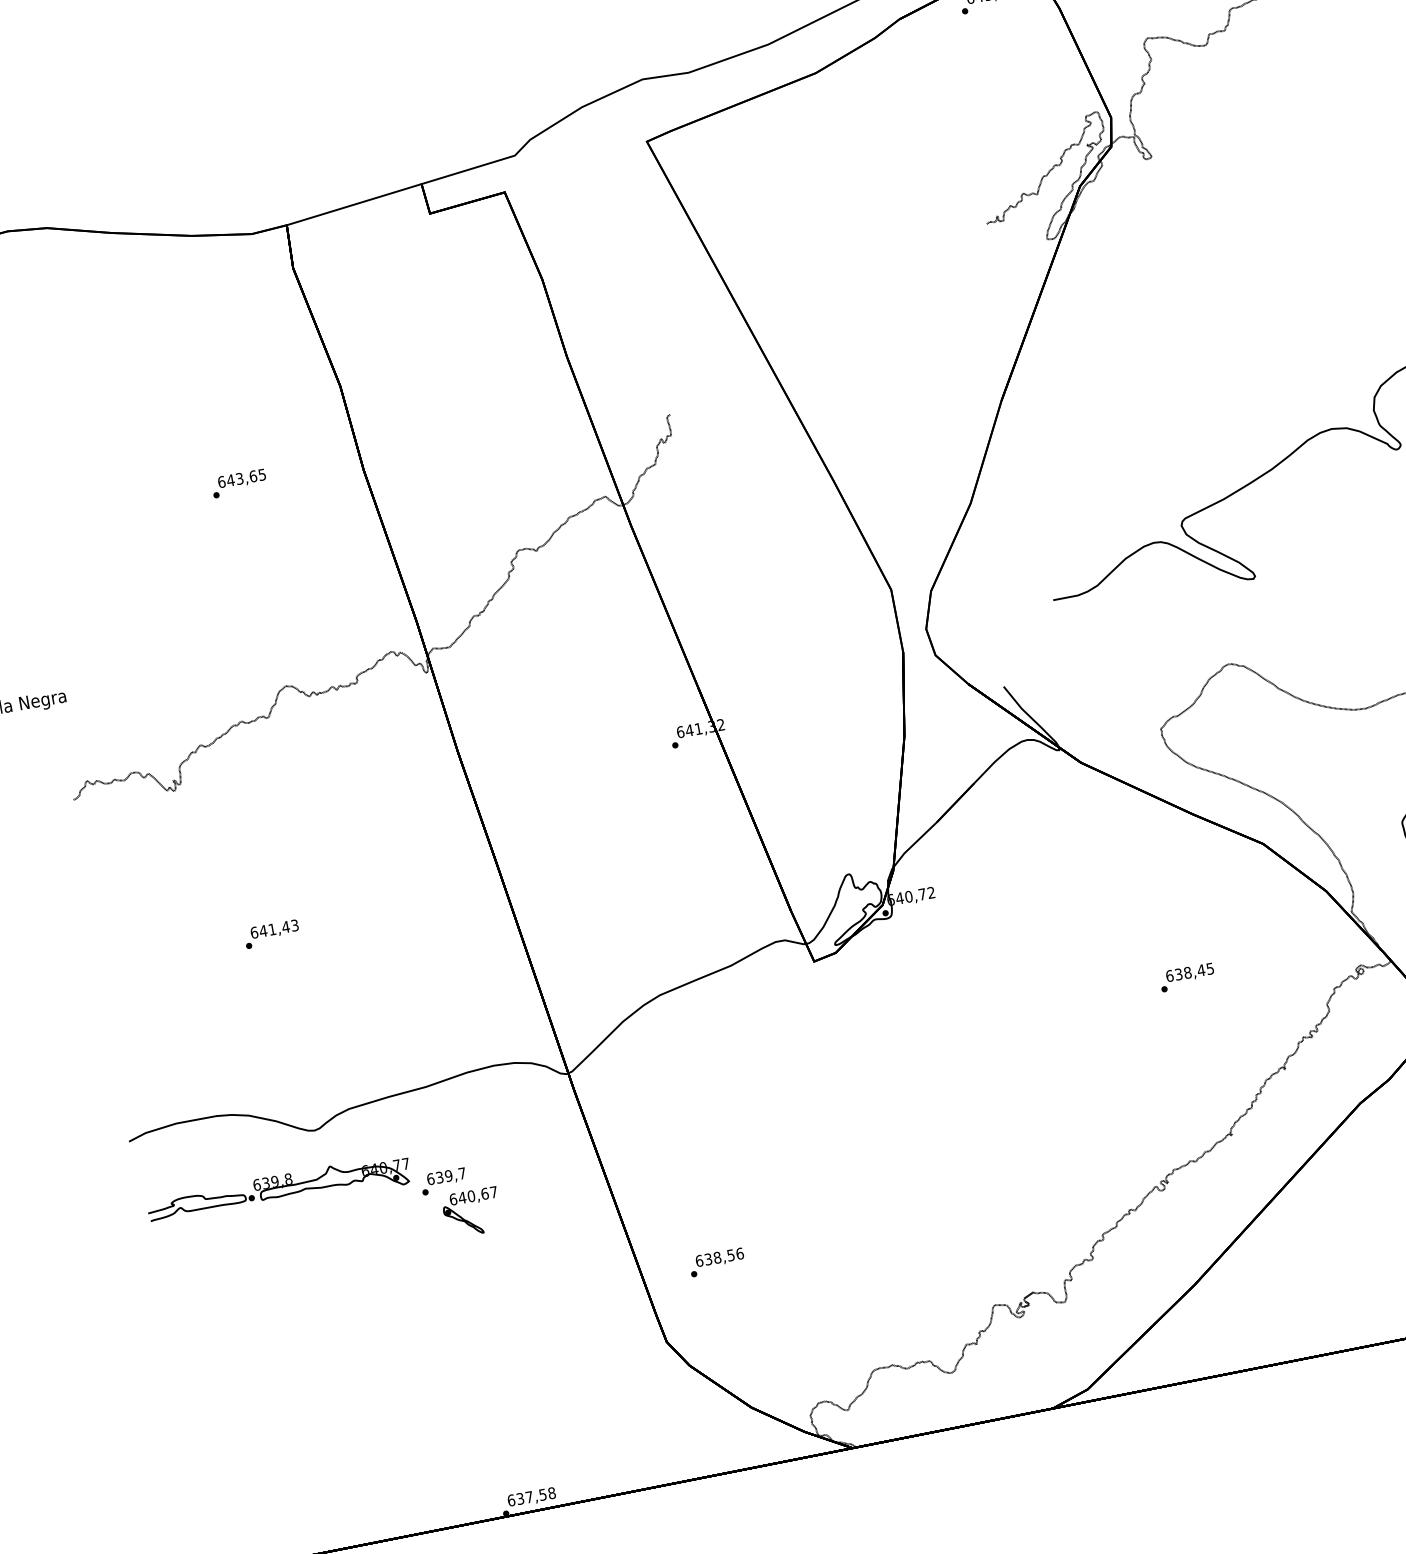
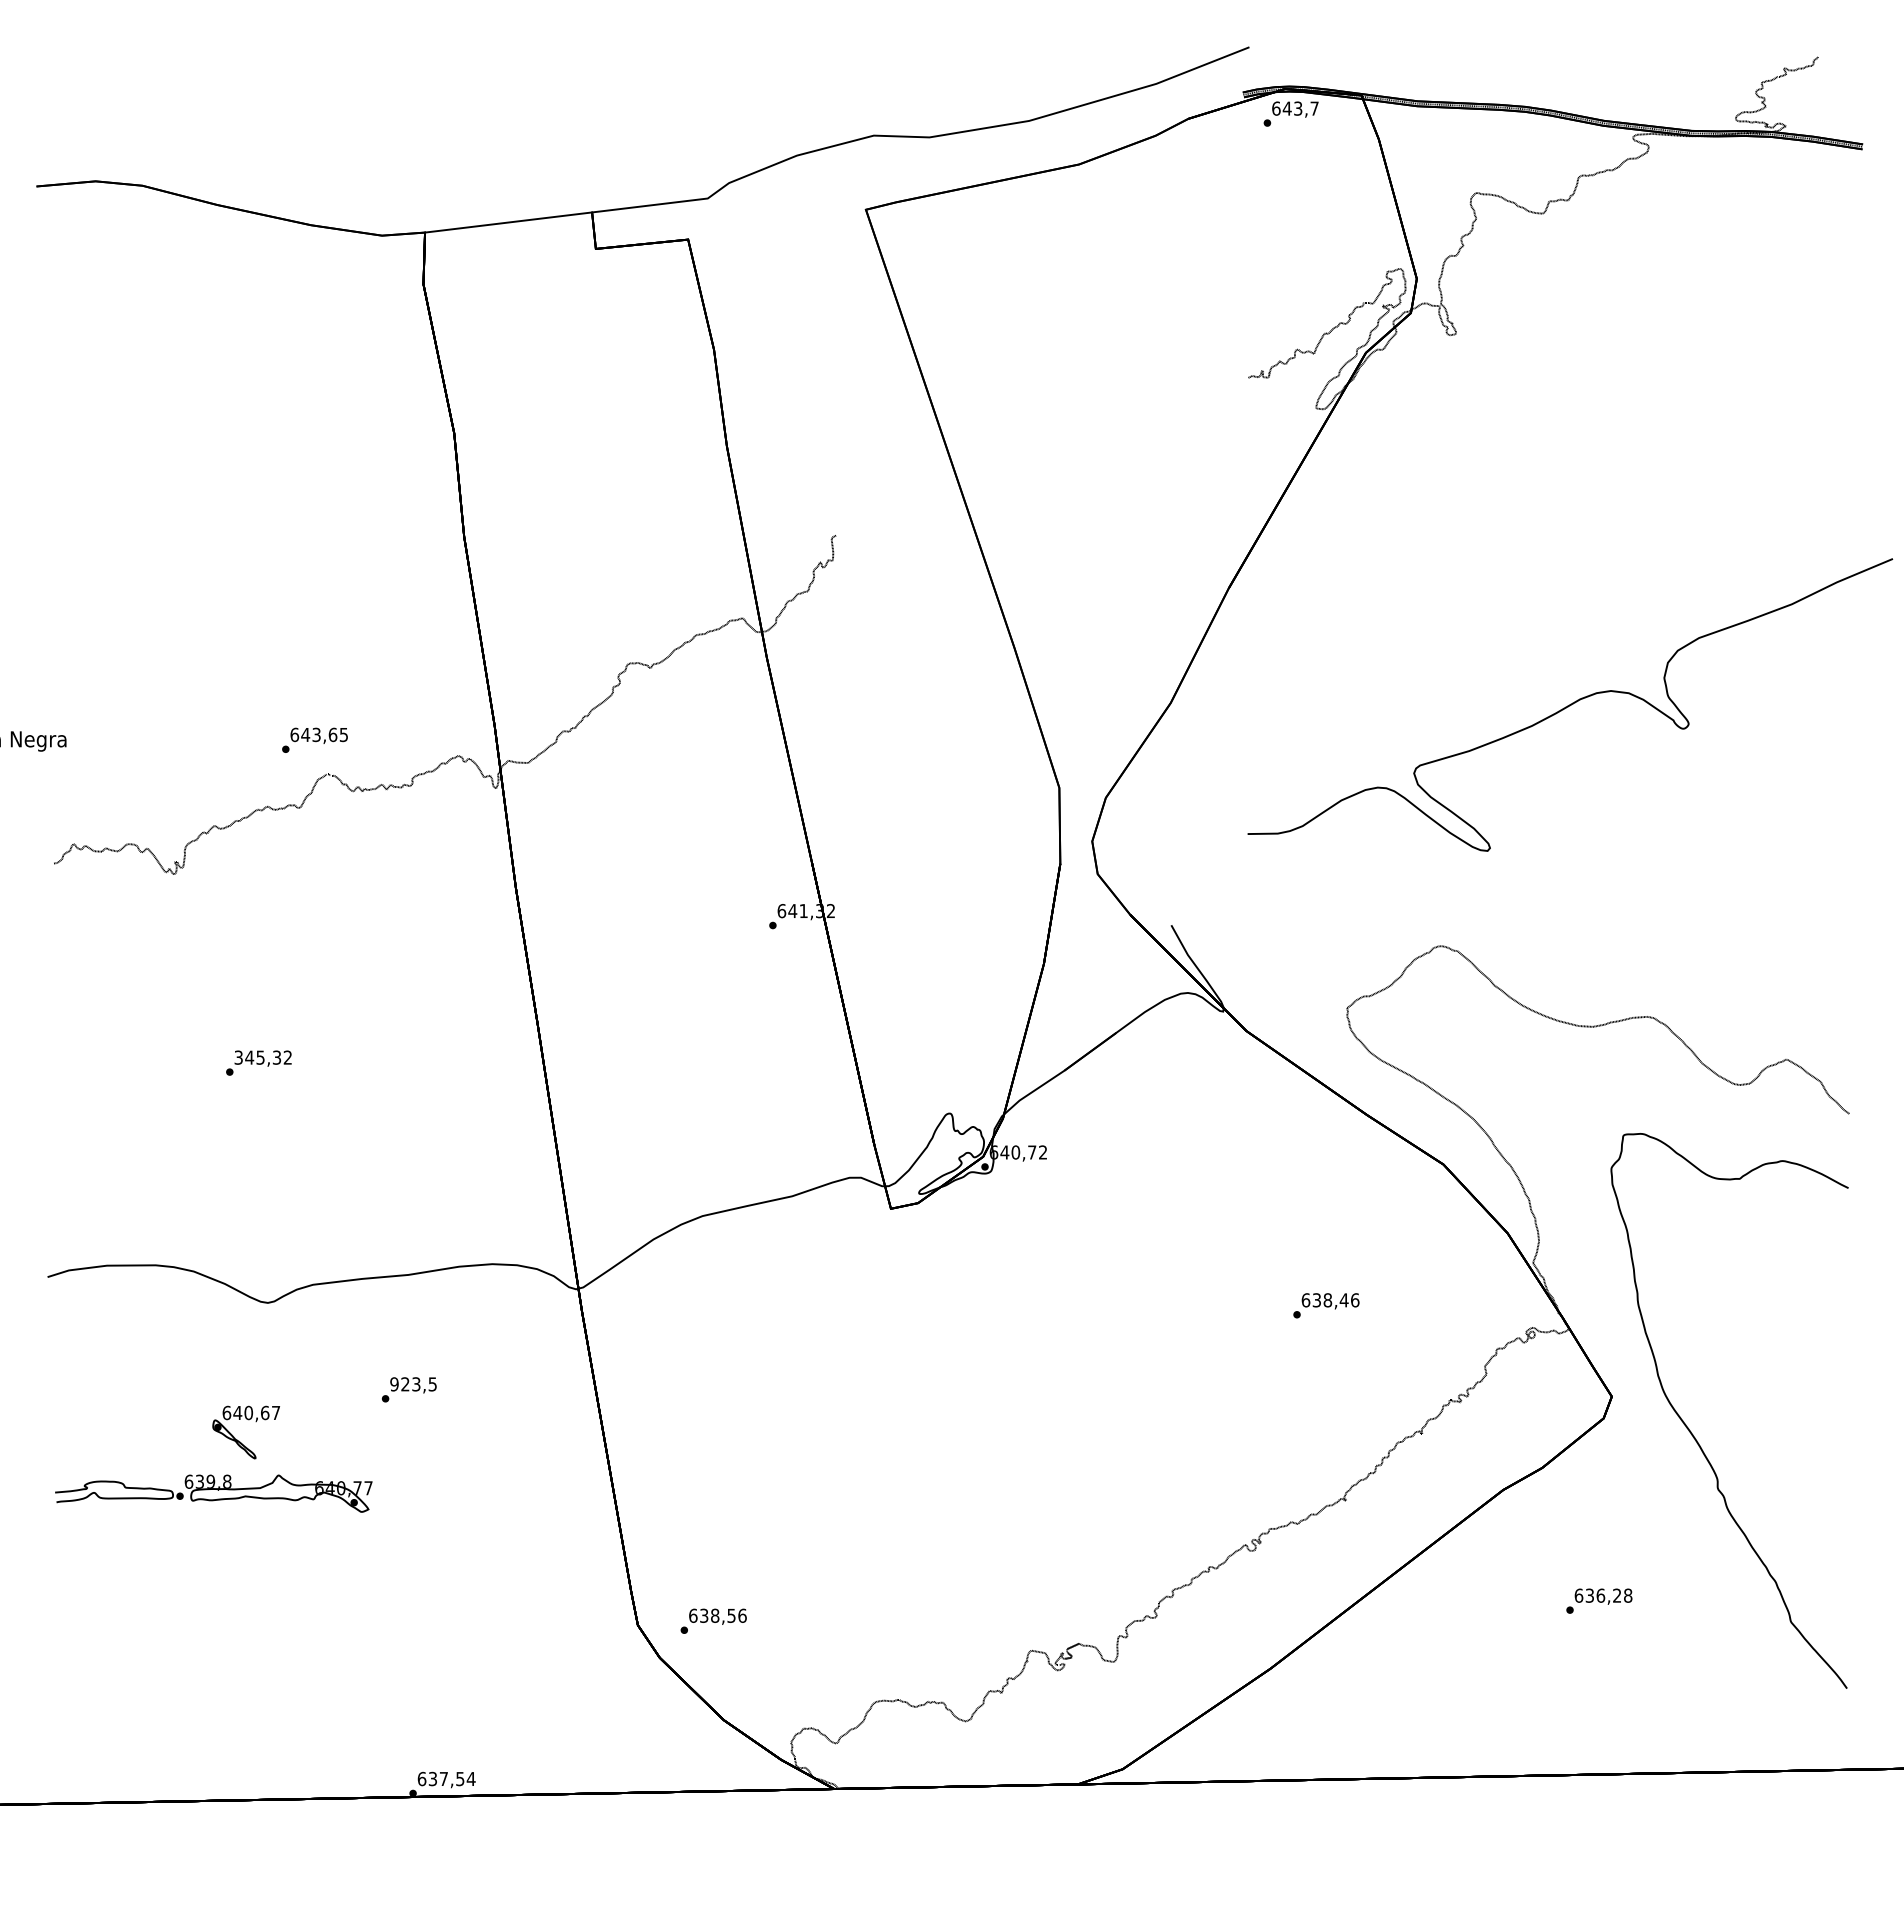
text: (238, 482) -> (314, 739), moved
text: (273, 929) -> (262, 1057), 641,43 -> 345,32
text: (1210, 968) -> (1355, 1300), 638,45 -> 638,46
text: (446, 1176) -> (413, 1384), 639,7 -> 923,5
part: (278, 1191) -> (213, 1493), moved
part: (468, 1220) -> (240, 1441), moved
text: (716, 1261) -> (713, 1620), moved
text: (551, 1492) -> (470, 1778), 637,58 -> 637,54

